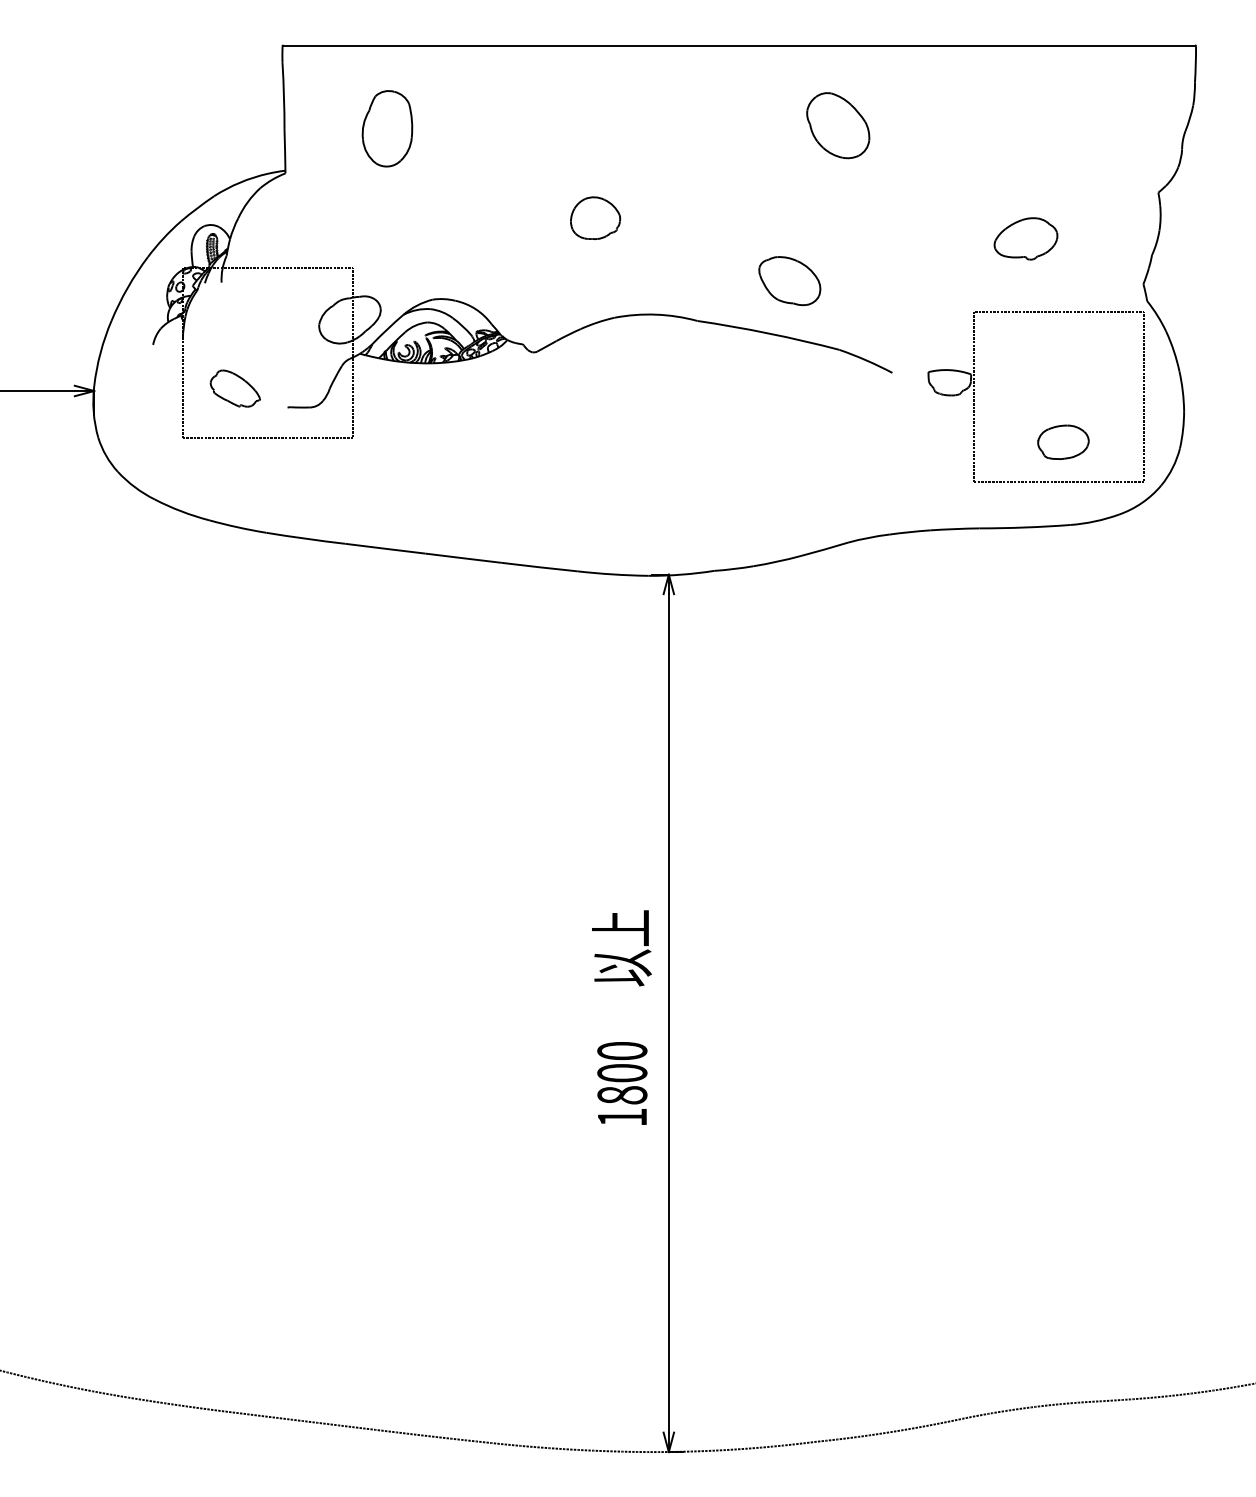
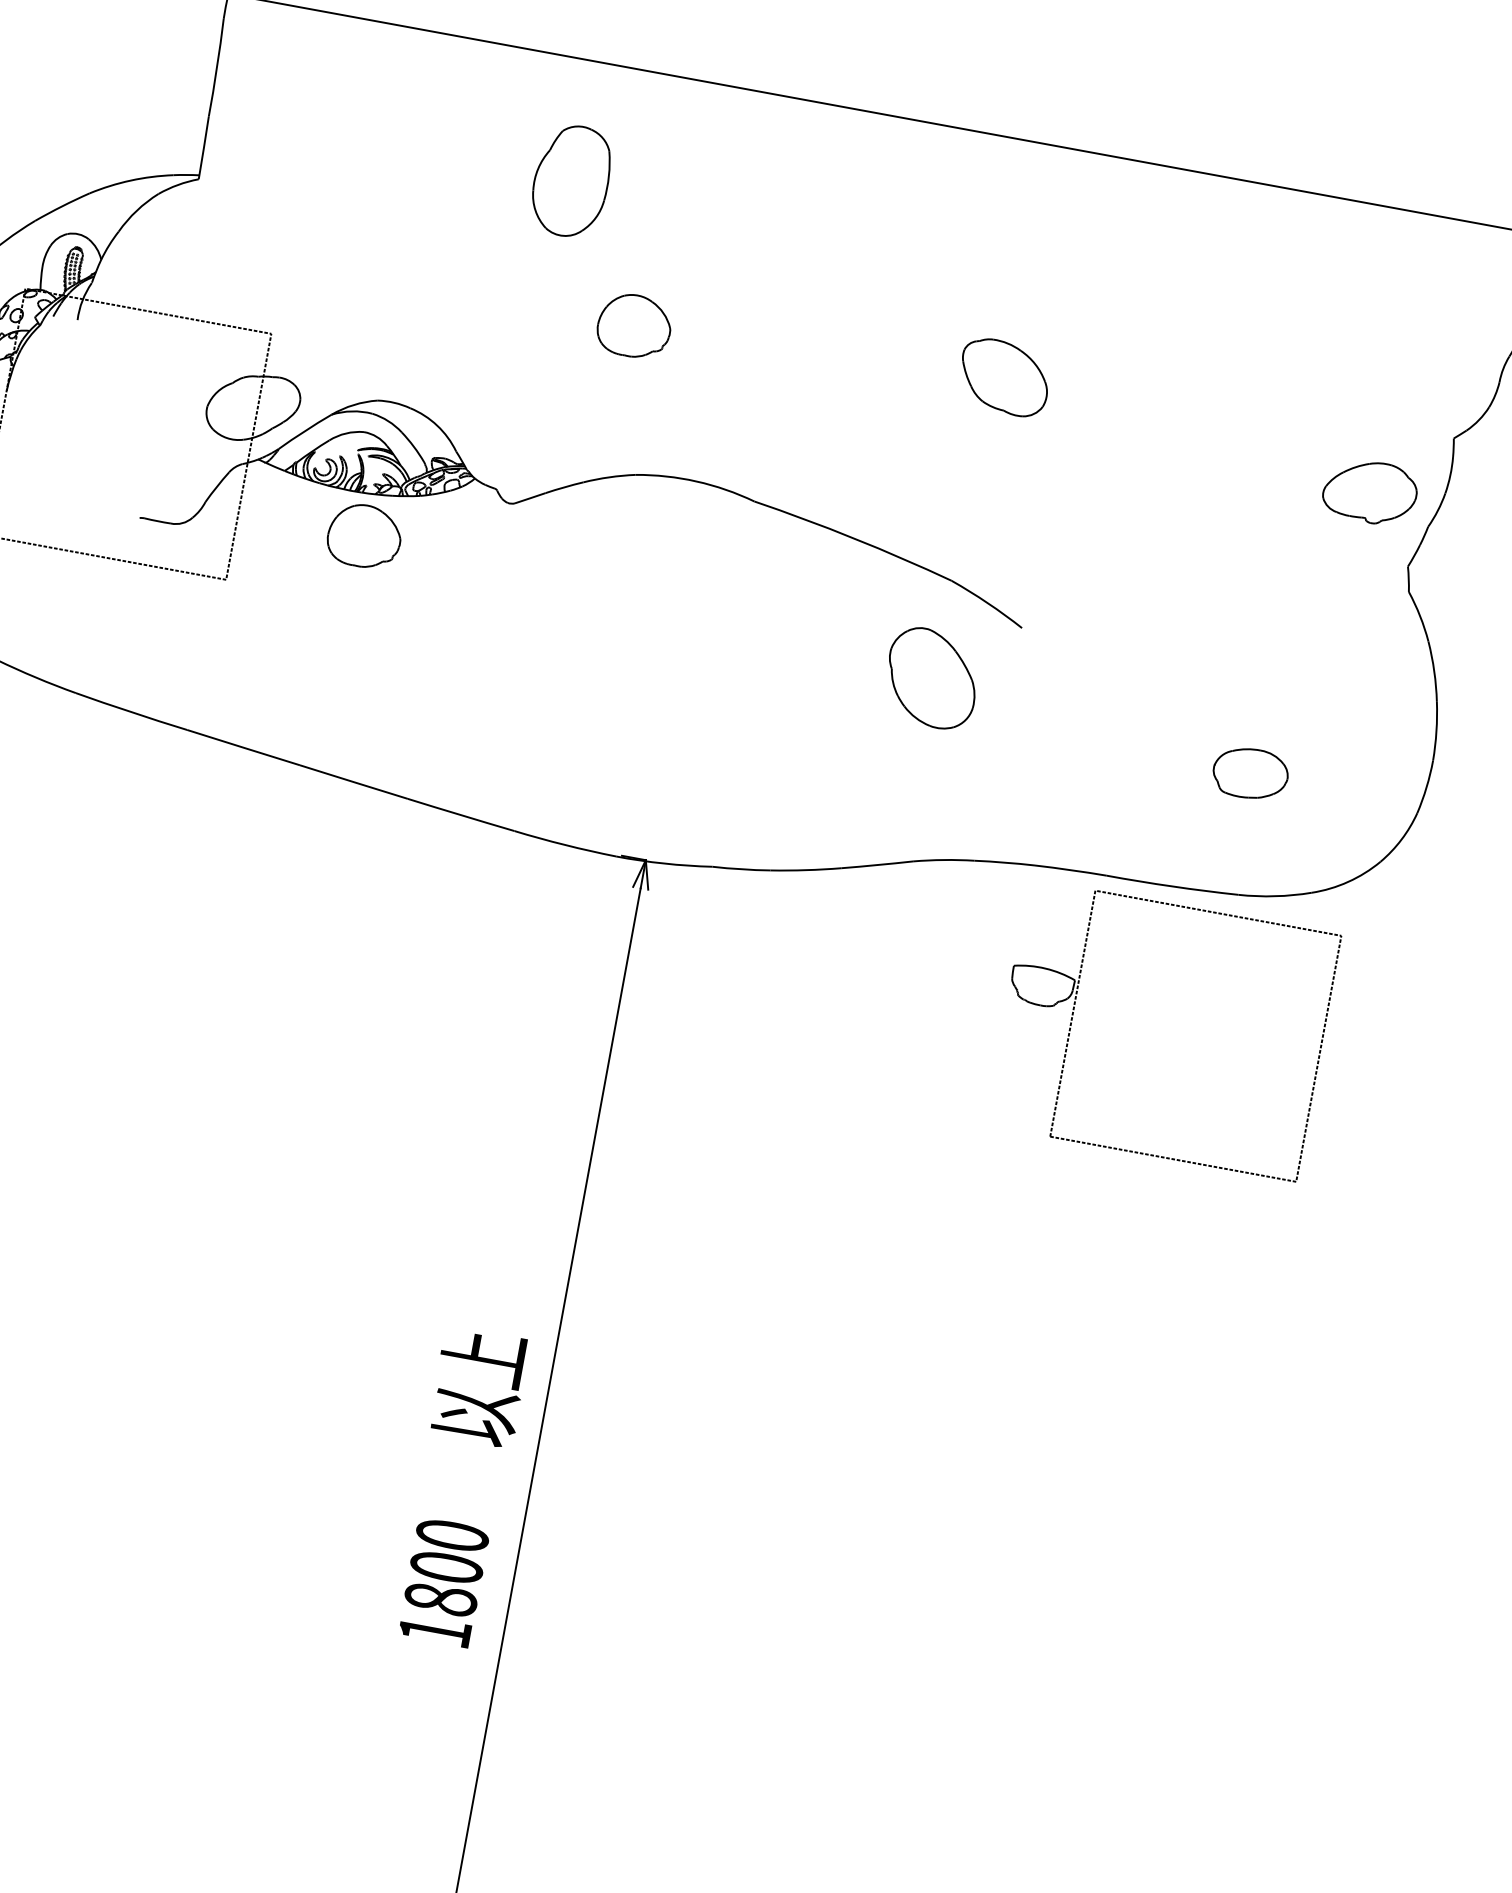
part: (838, 125) -> (932, 678), moved
part: (387, 128) -> (571, 180), moved
part: (1025, 238) -> (1369, 491), moved
part: (789, 280) -> (1004, 376), moved
part: (234, 388) -> (68, 476), removed
part: (440, 391) -> (364, 535), added
part: (974, 396) -> (1073, 1013), moved

